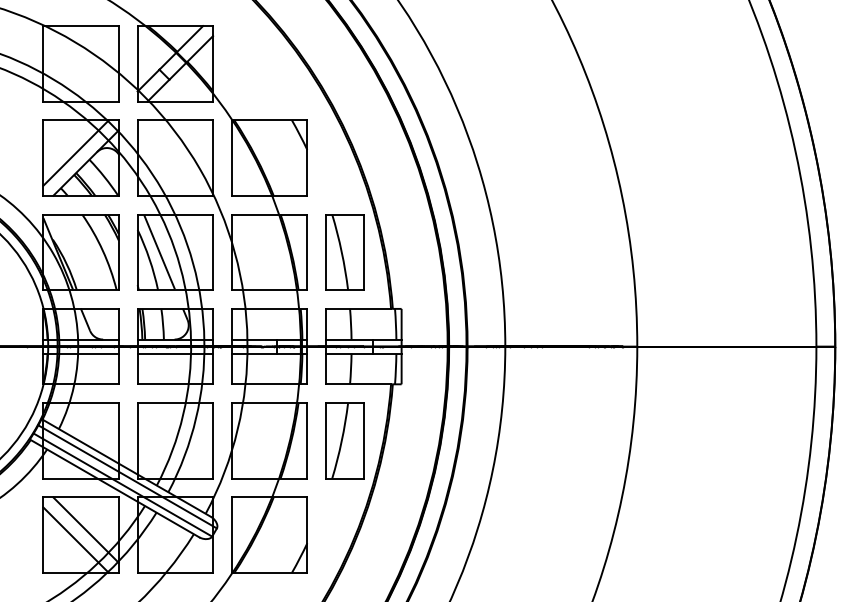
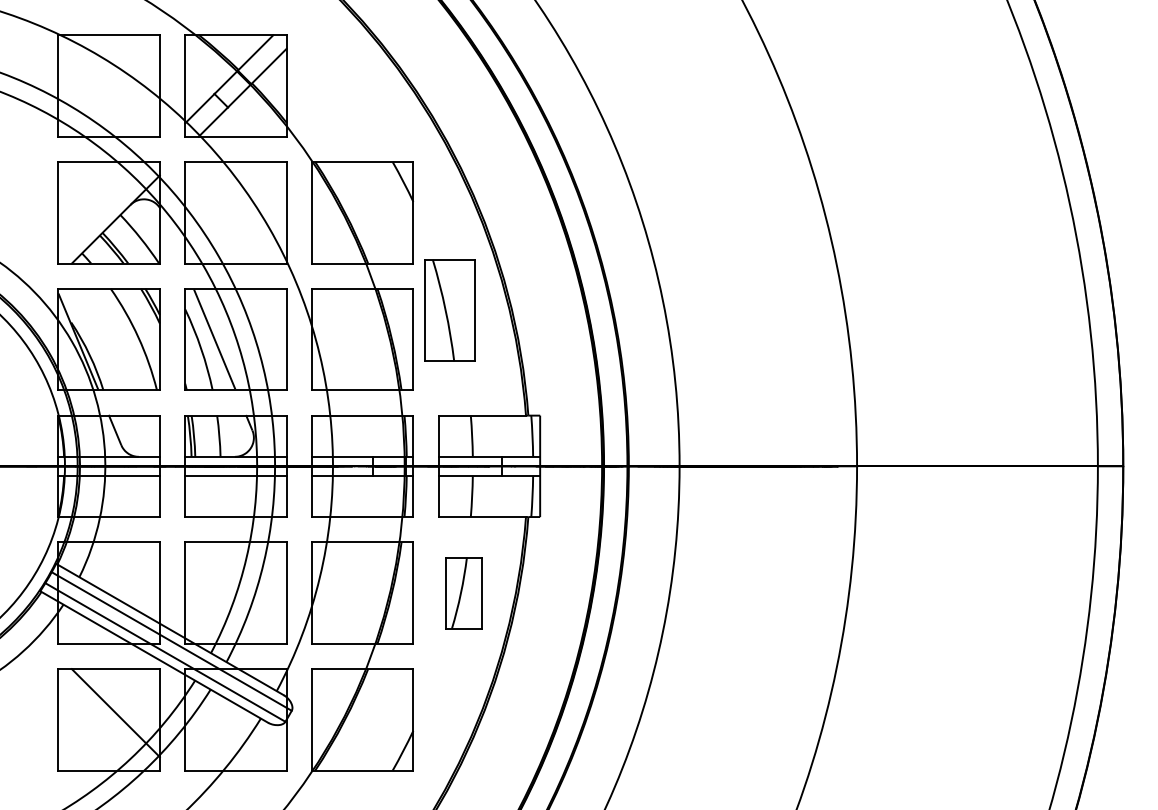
line: (76, 153) -> (102, 206), removed
part: (344, 252) -> (449, 310), moved
part: (344, 440) -> (463, 592), size x0.7
line: (76, 540) -> (102, 726), removed

